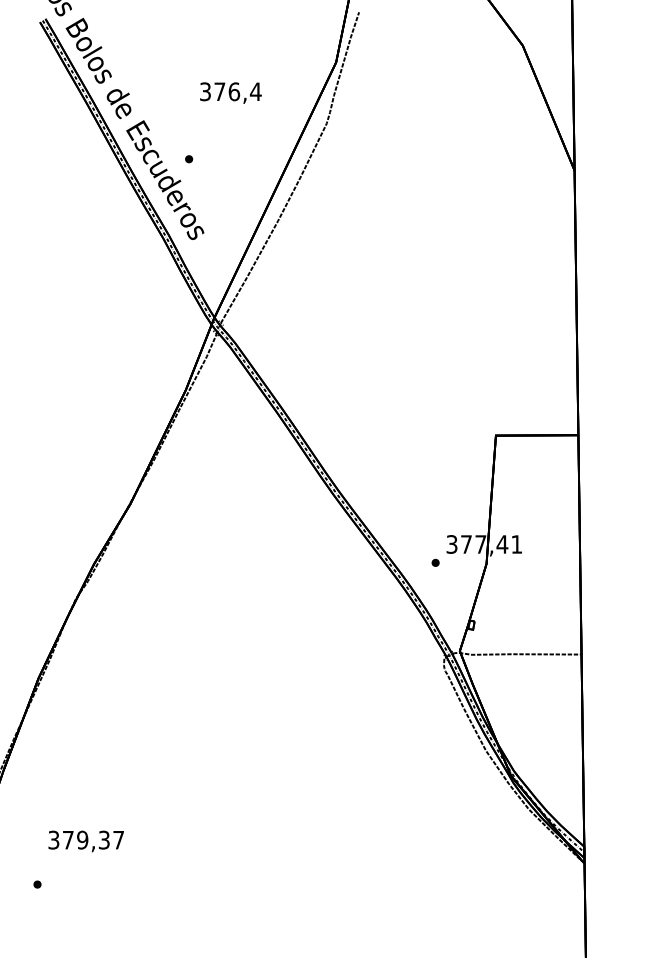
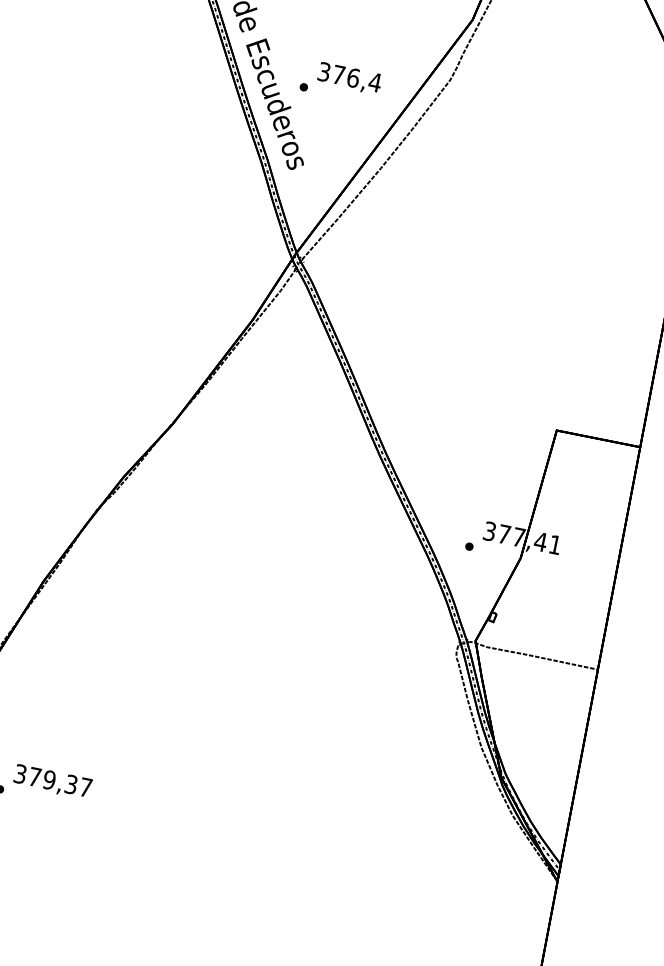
text: (230, 92) -> (349, 77), moved
text: (85, 841) -> (52, 782), moved

